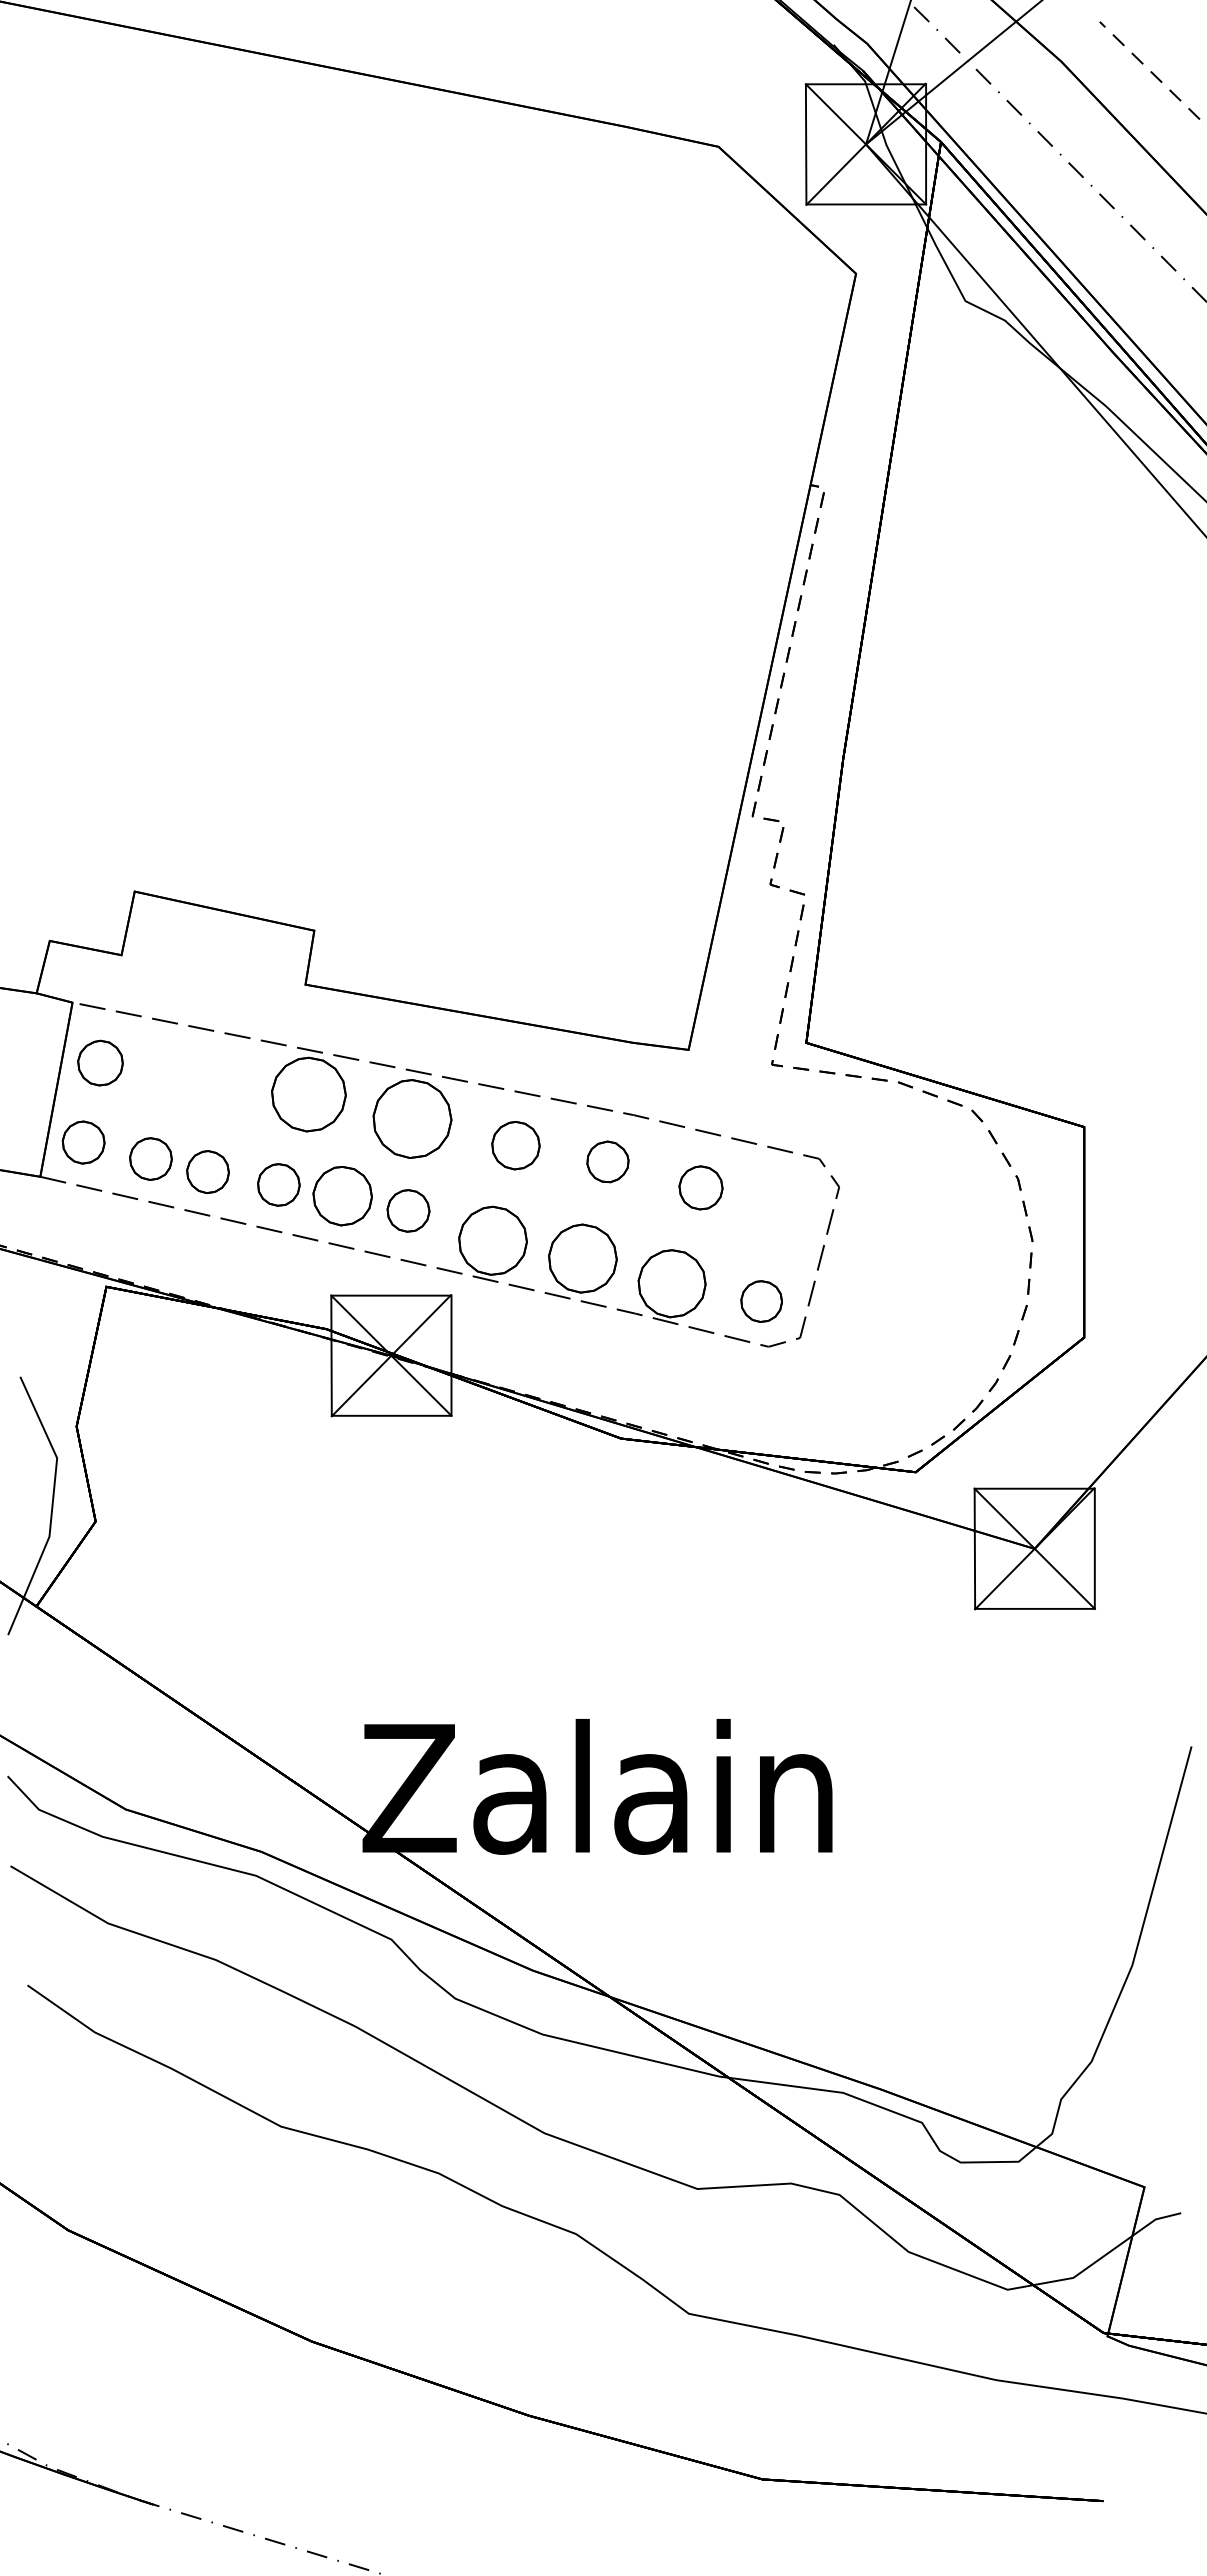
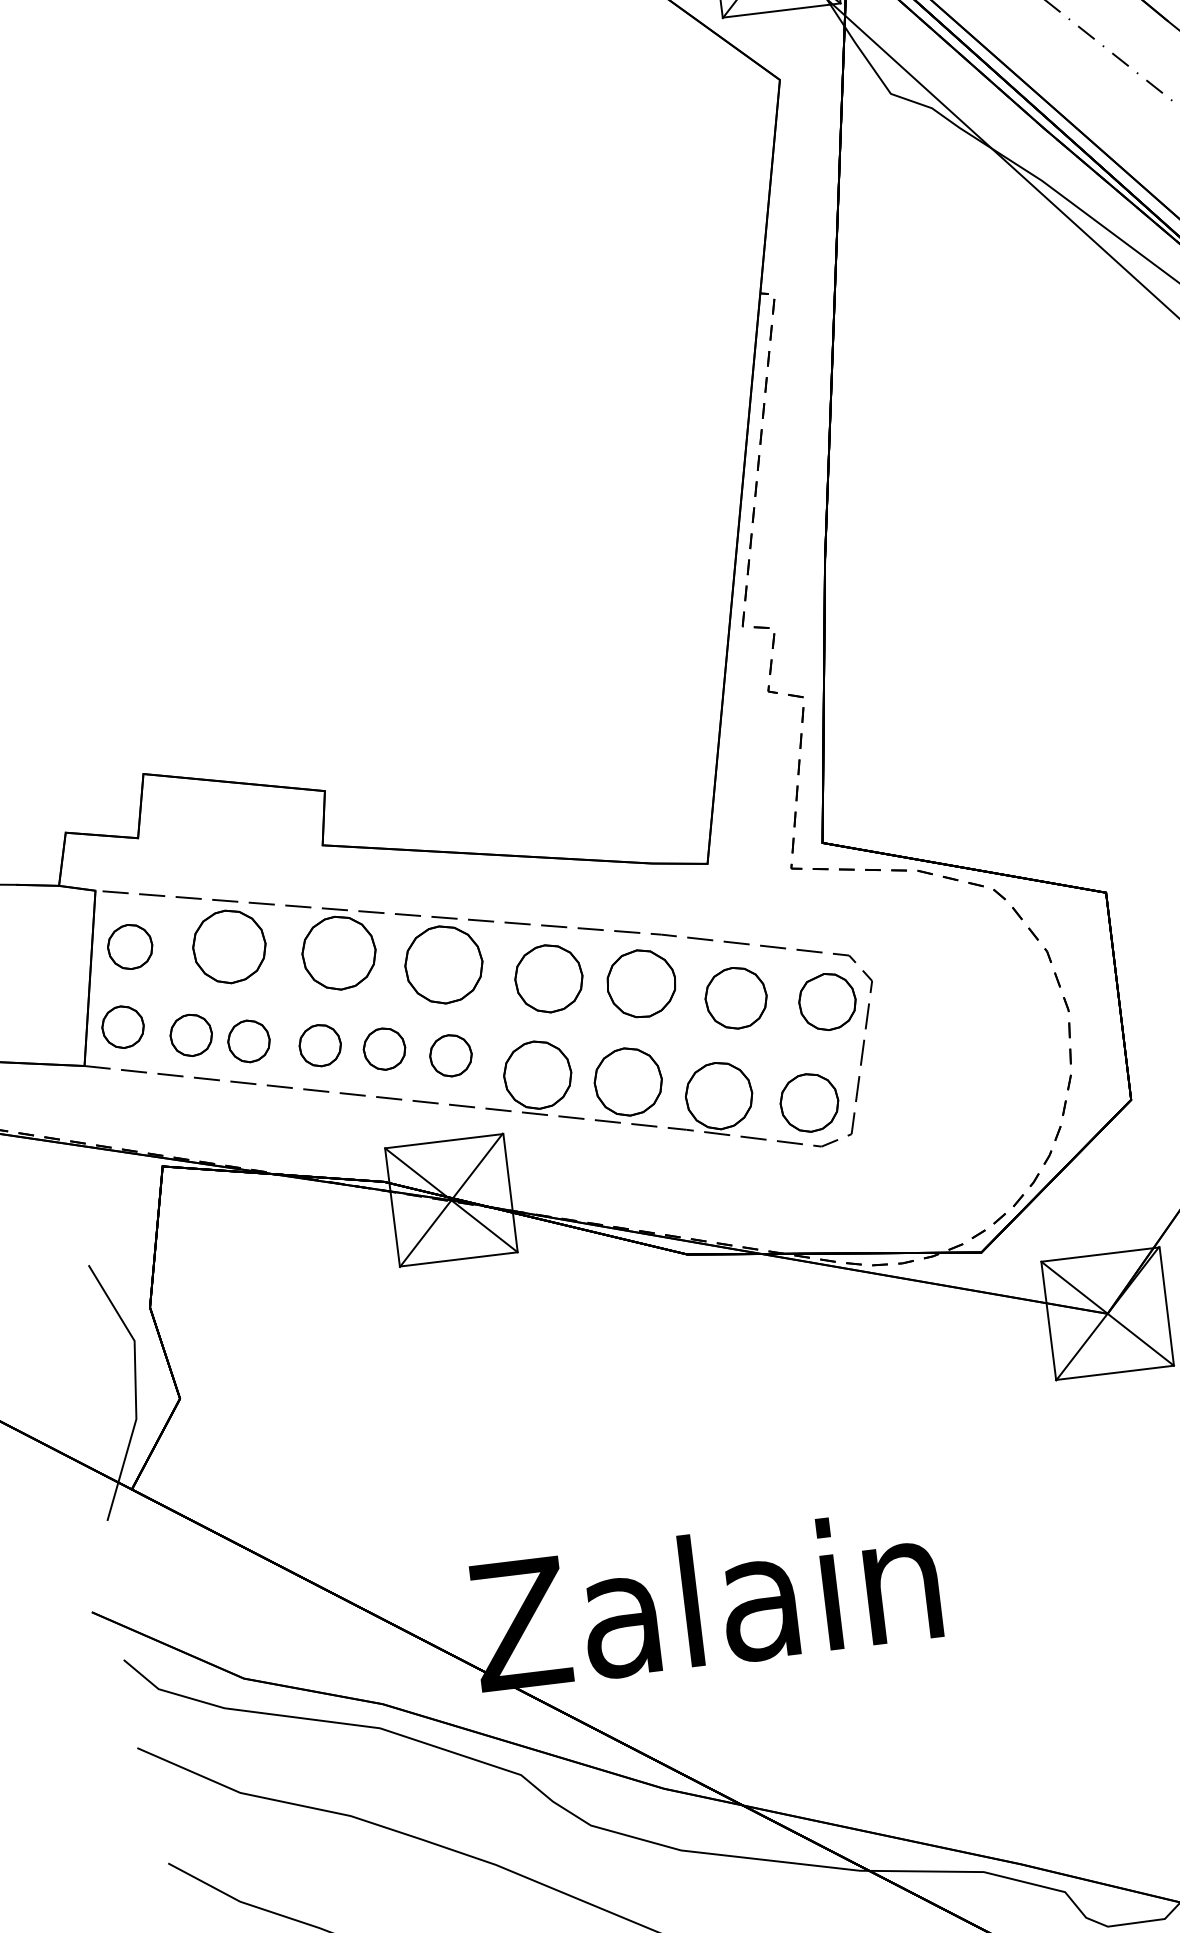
part: (199, 1074) -> (229, 946), added
part: (515, 1145) -> (548, 978), size x1.43
part: (607, 1161) -> (640, 983), size x1.67
part: (700, 1187) -> (735, 997), size x1.43
part: (342, 1196) -> (384, 1049), size x0.71
part: (791, 1202) -> (826, 1001), added
part: (761, 1301) -> (809, 1102), size x1.43

